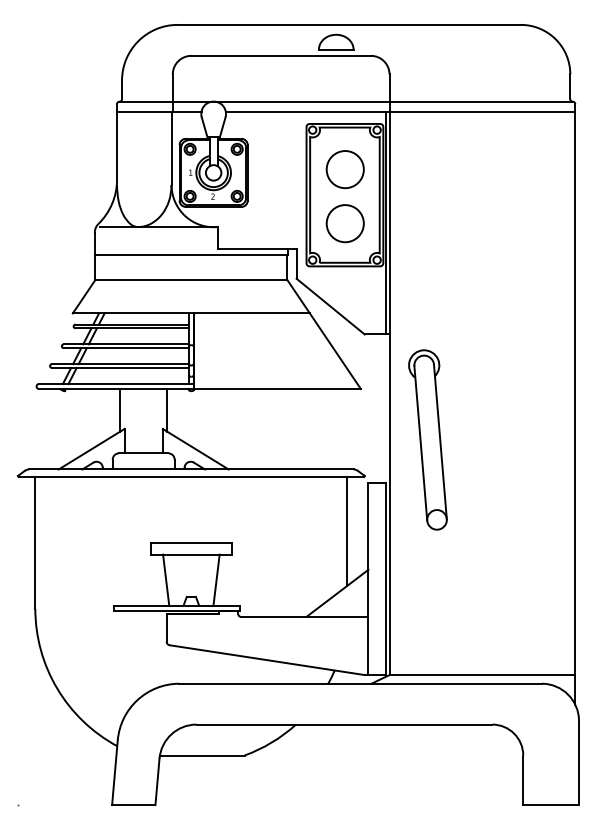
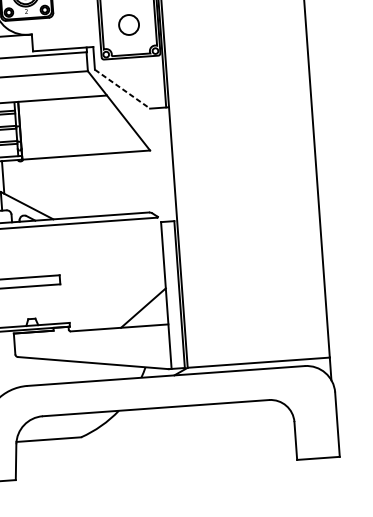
circle: (344, 223) -> (128, 24), size x0.7
line: (331, 306) -> (123, 89), solid -> dashed
part: (427, 439) -> (203, 185), removed
line: (347, 531) -> (147, 260), removed
line: (166, 579) -> (11, 306), removed
line: (216, 579) -> (50, 304), removed

